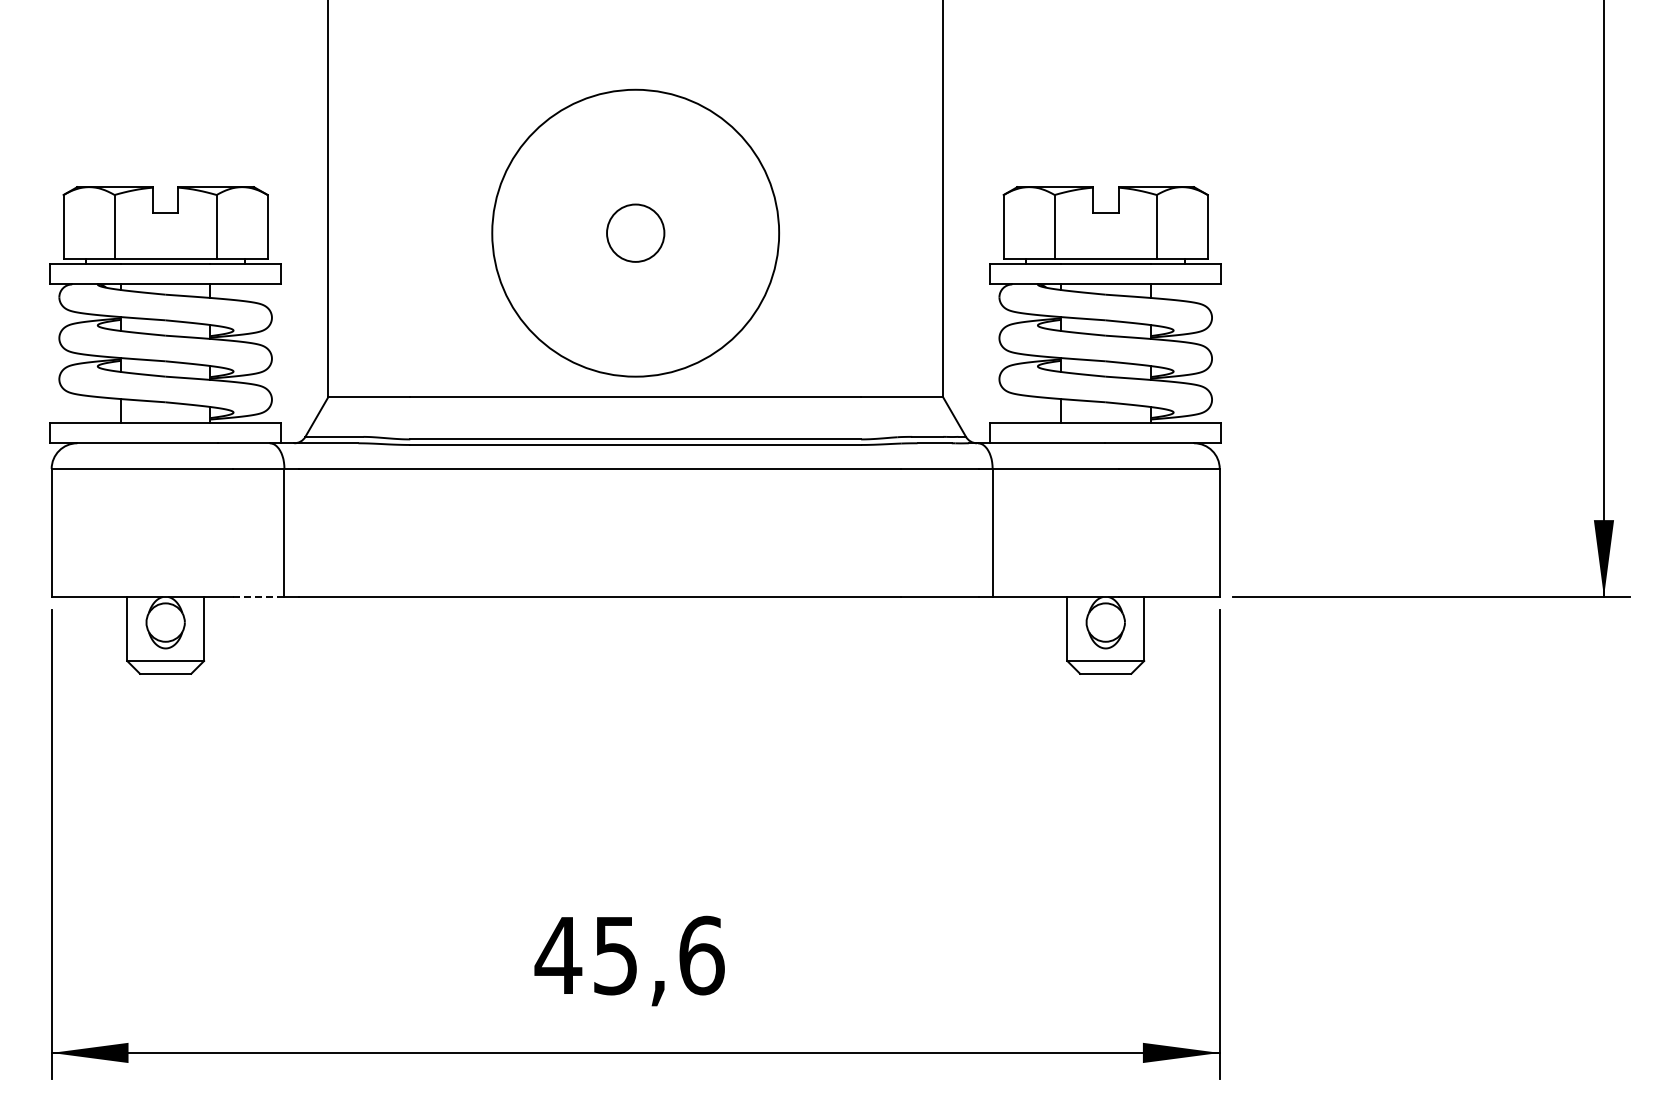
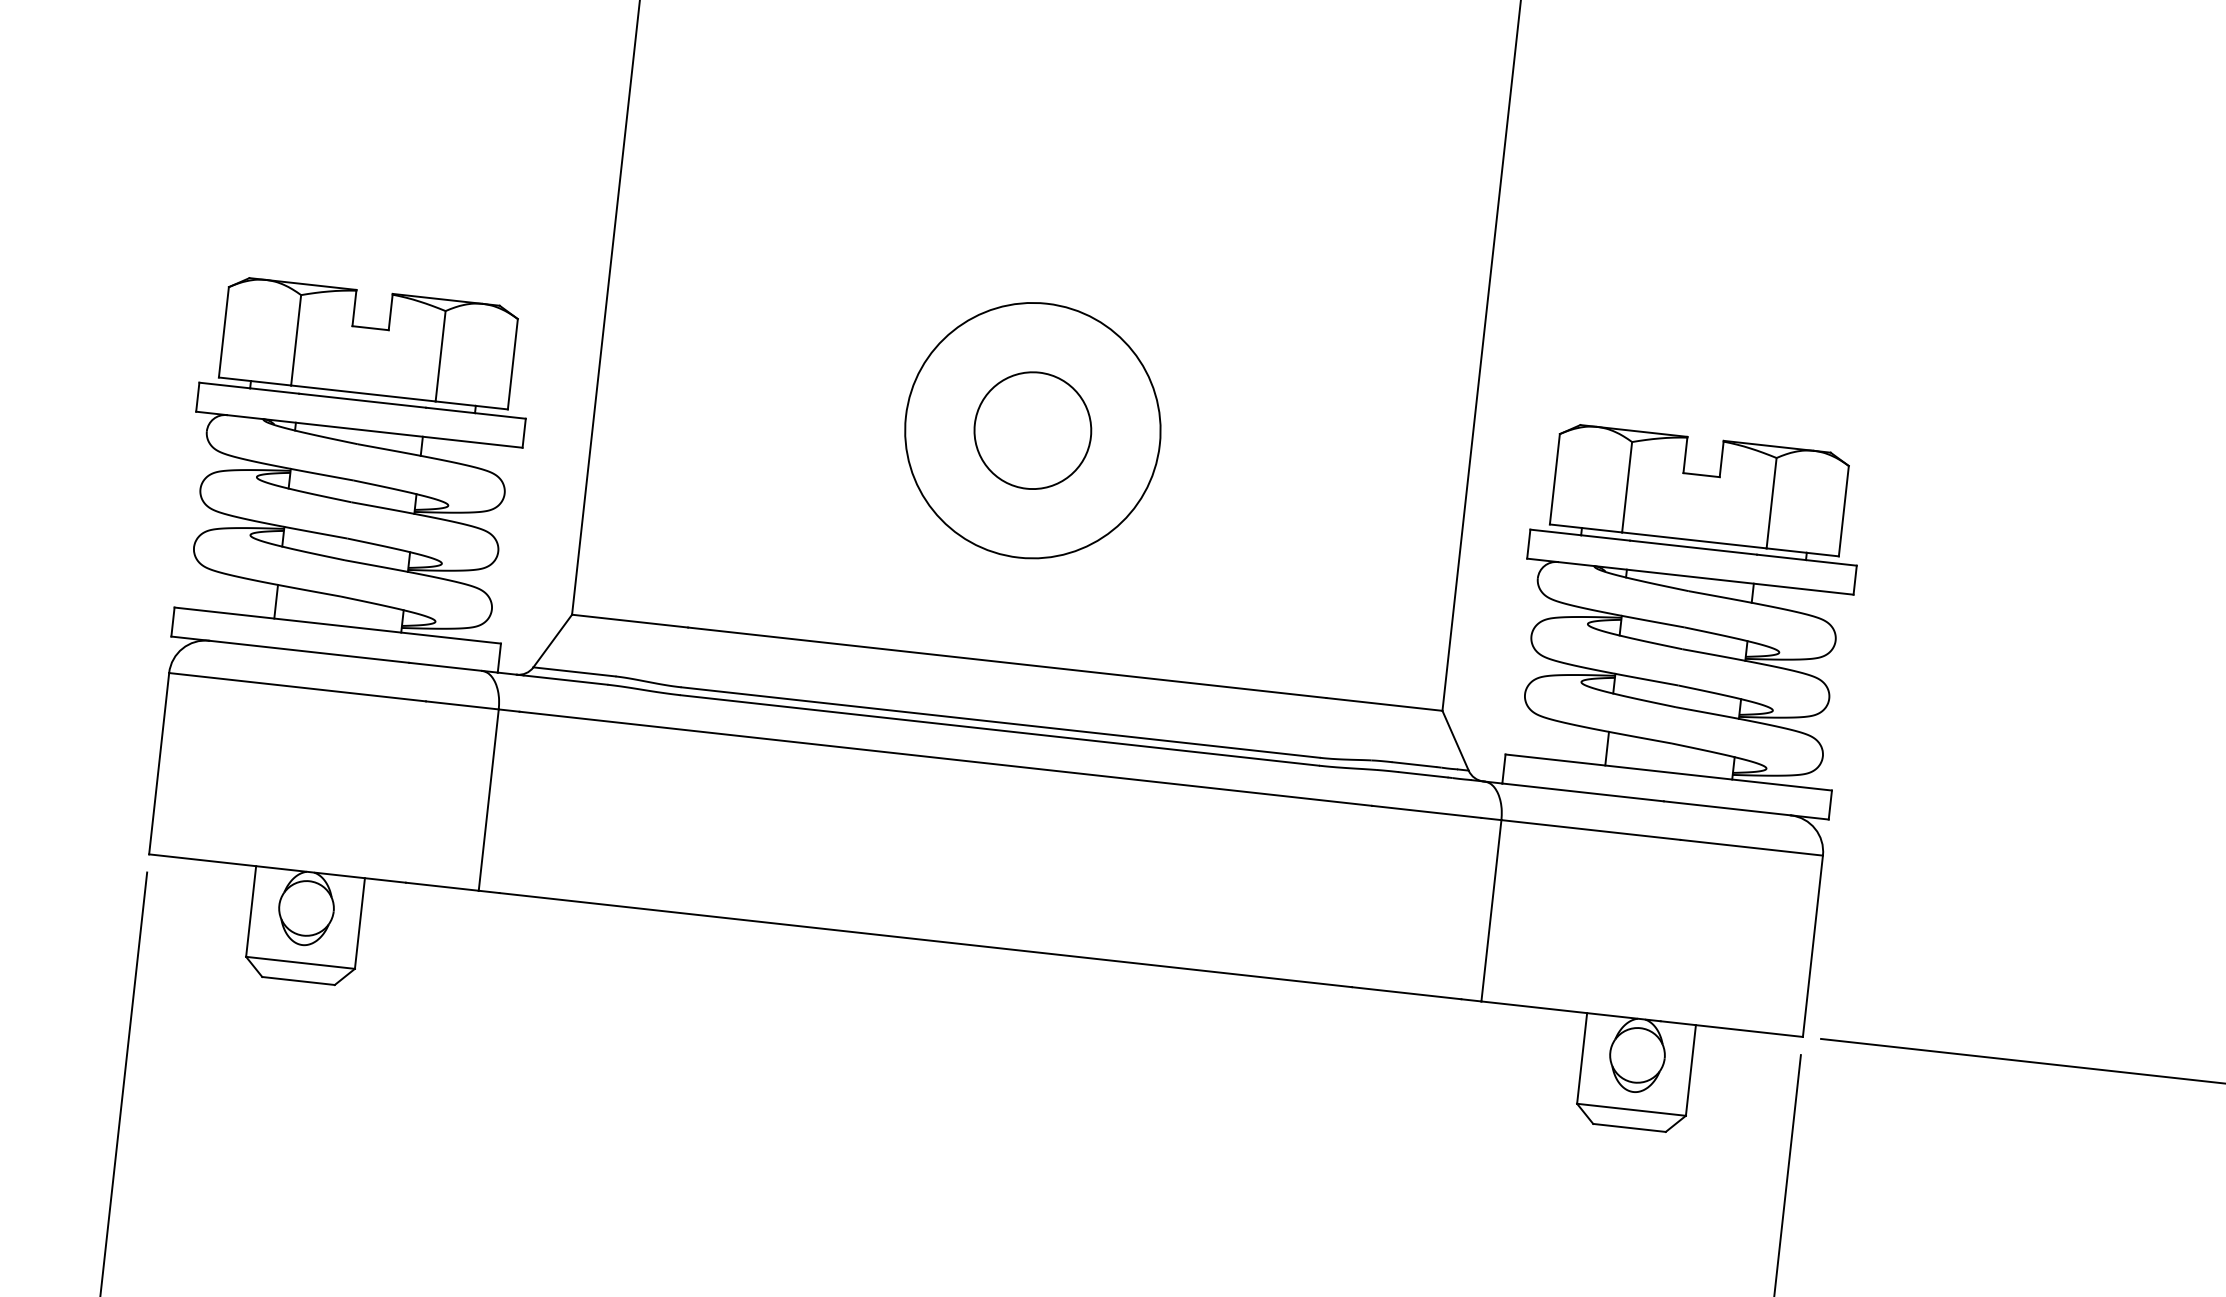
circle: (635, 232) -> (1032, 429), size x0.62
circle: (635, 233) -> (1032, 431), size x1.43
line: (258, 596) -> (442, 886), dashed -> solid

